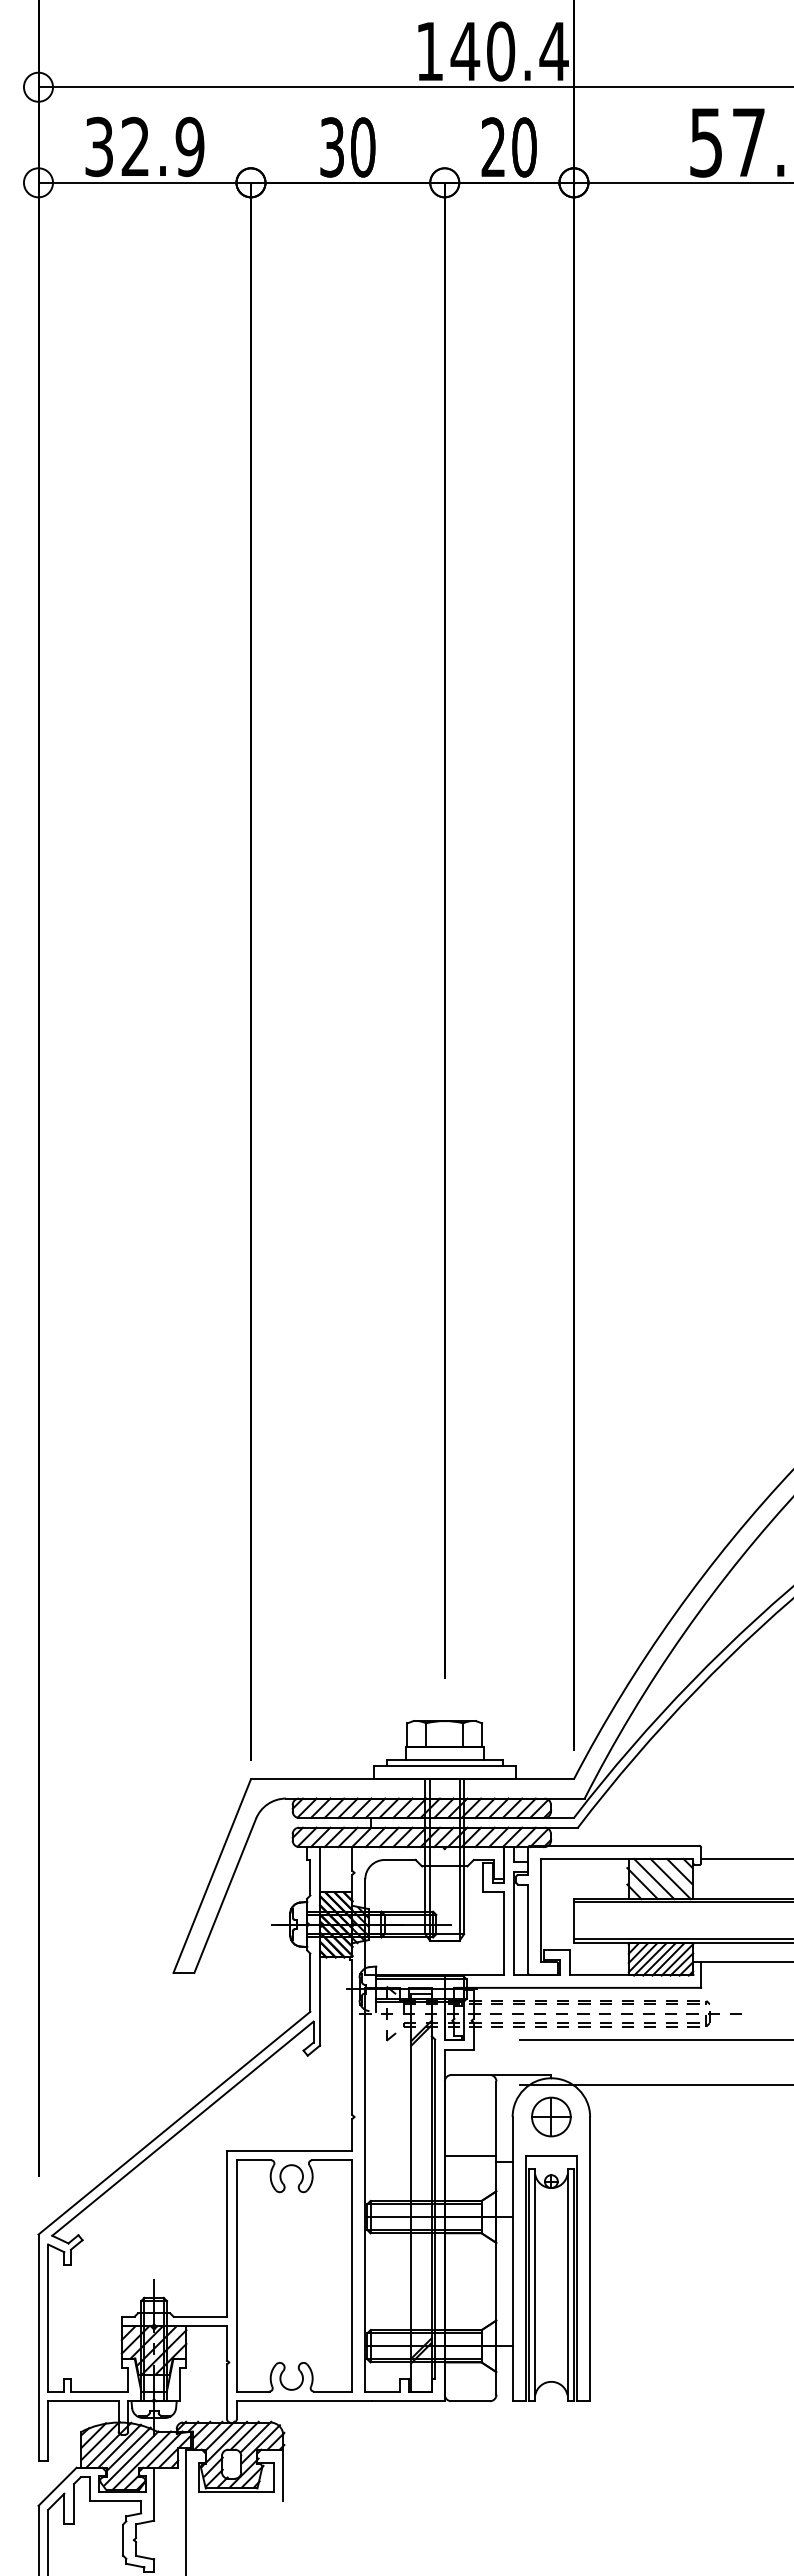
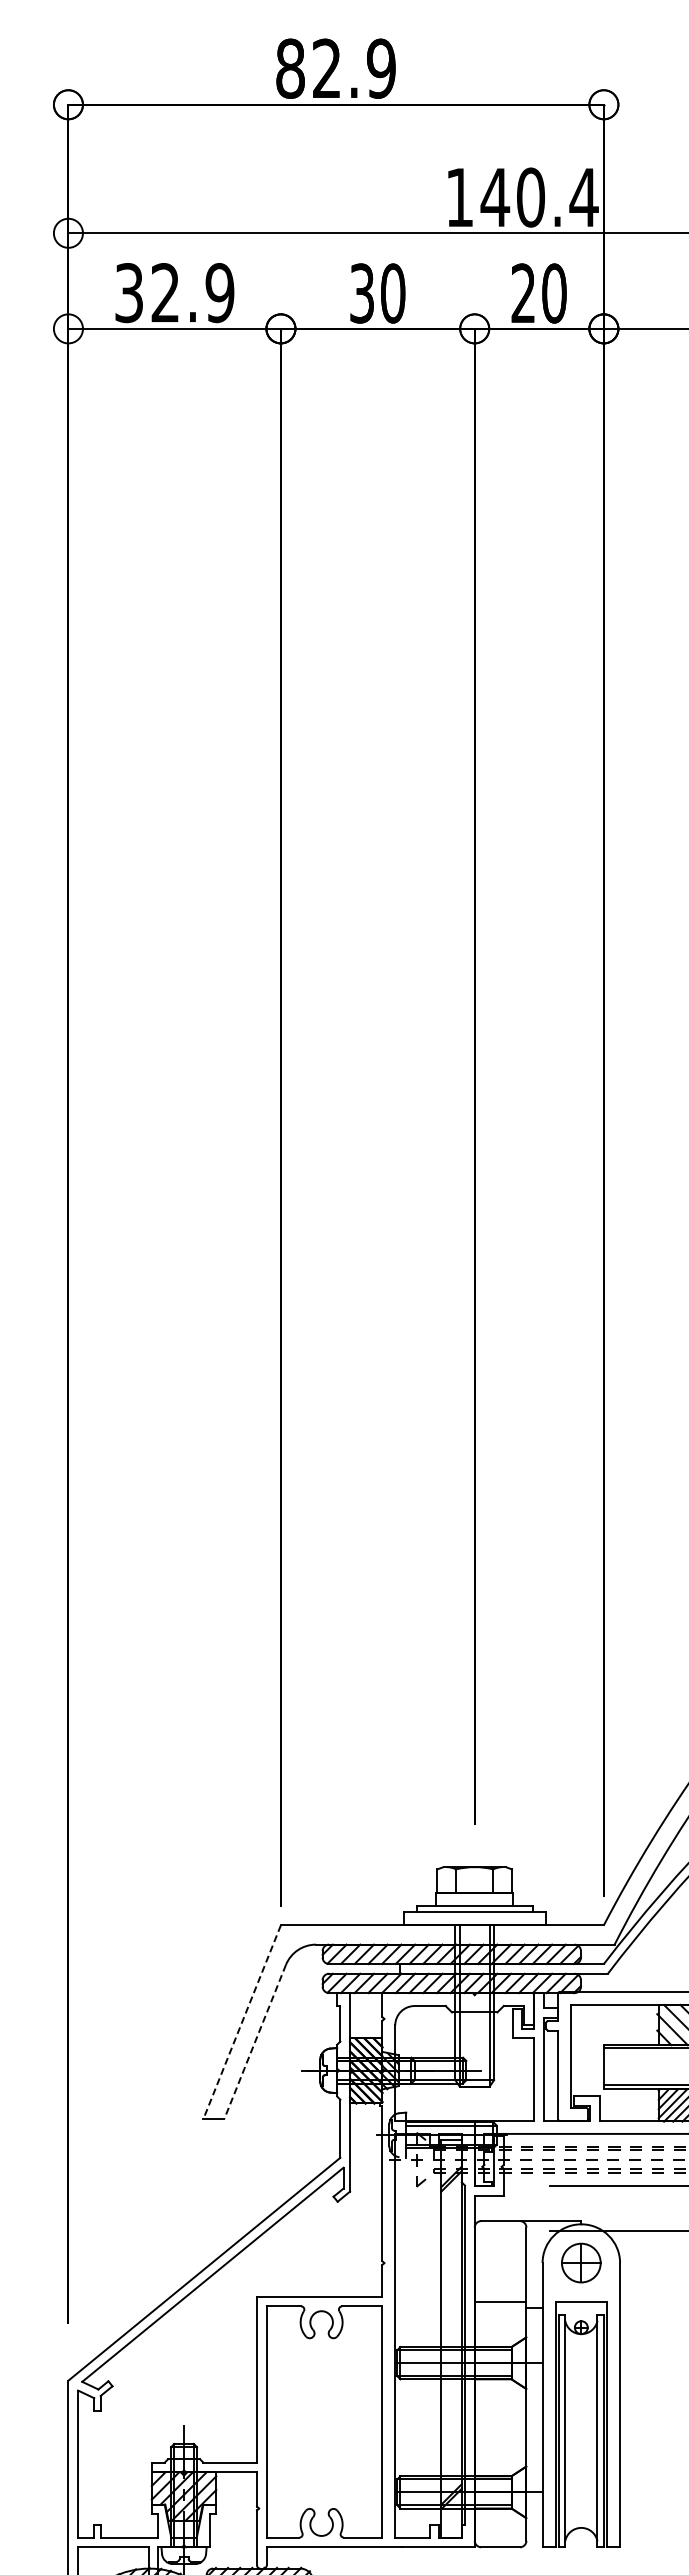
line: (212, 1876) -> (242, 2022), solid -> dashed
line: (225, 1895) -> (255, 2041), solid -> dashed

